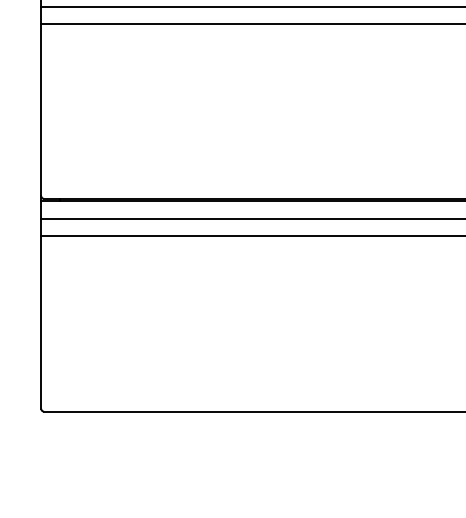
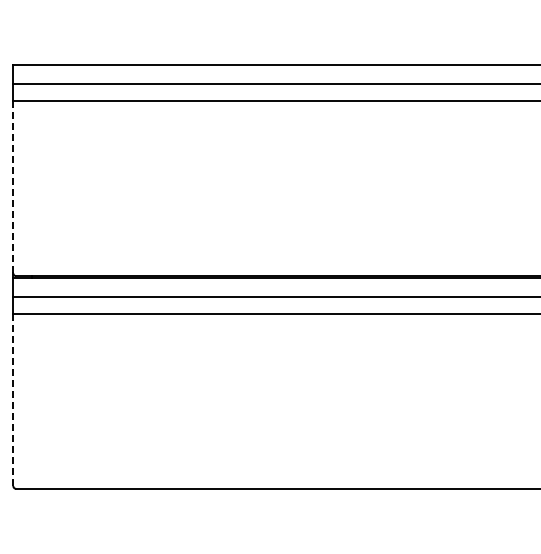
line: (41, 109) -> (13, 186), solid -> dashed
line: (41, 322) -> (13, 399), solid -> dashed

